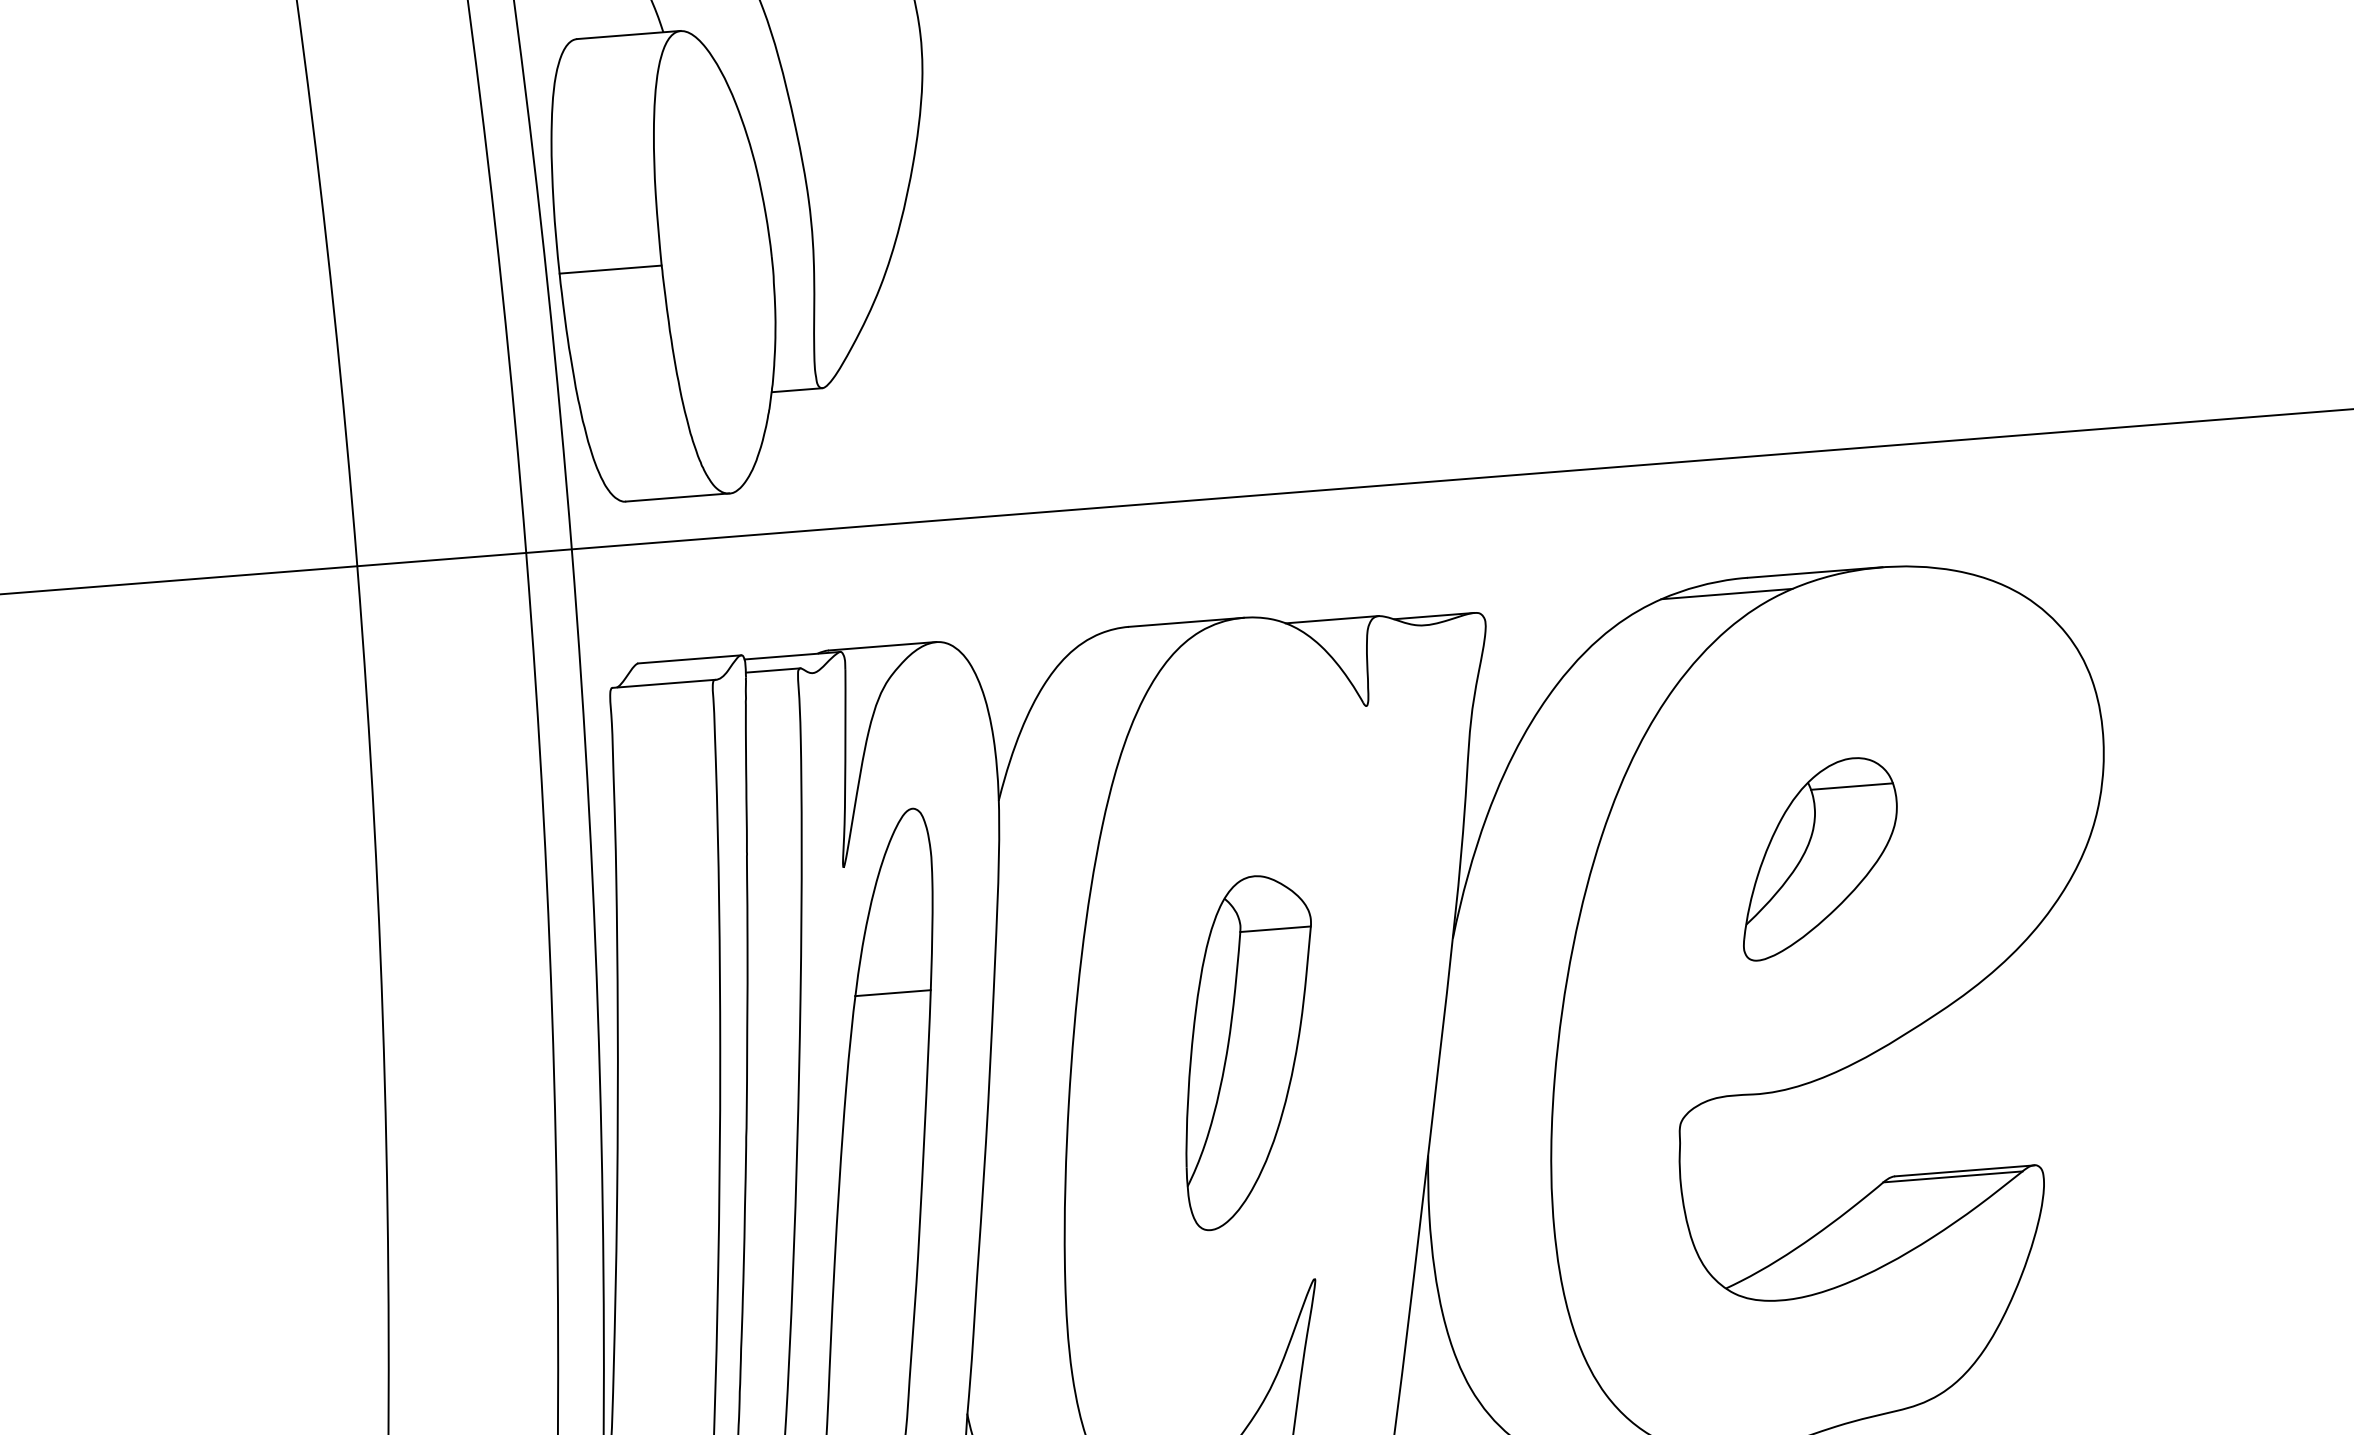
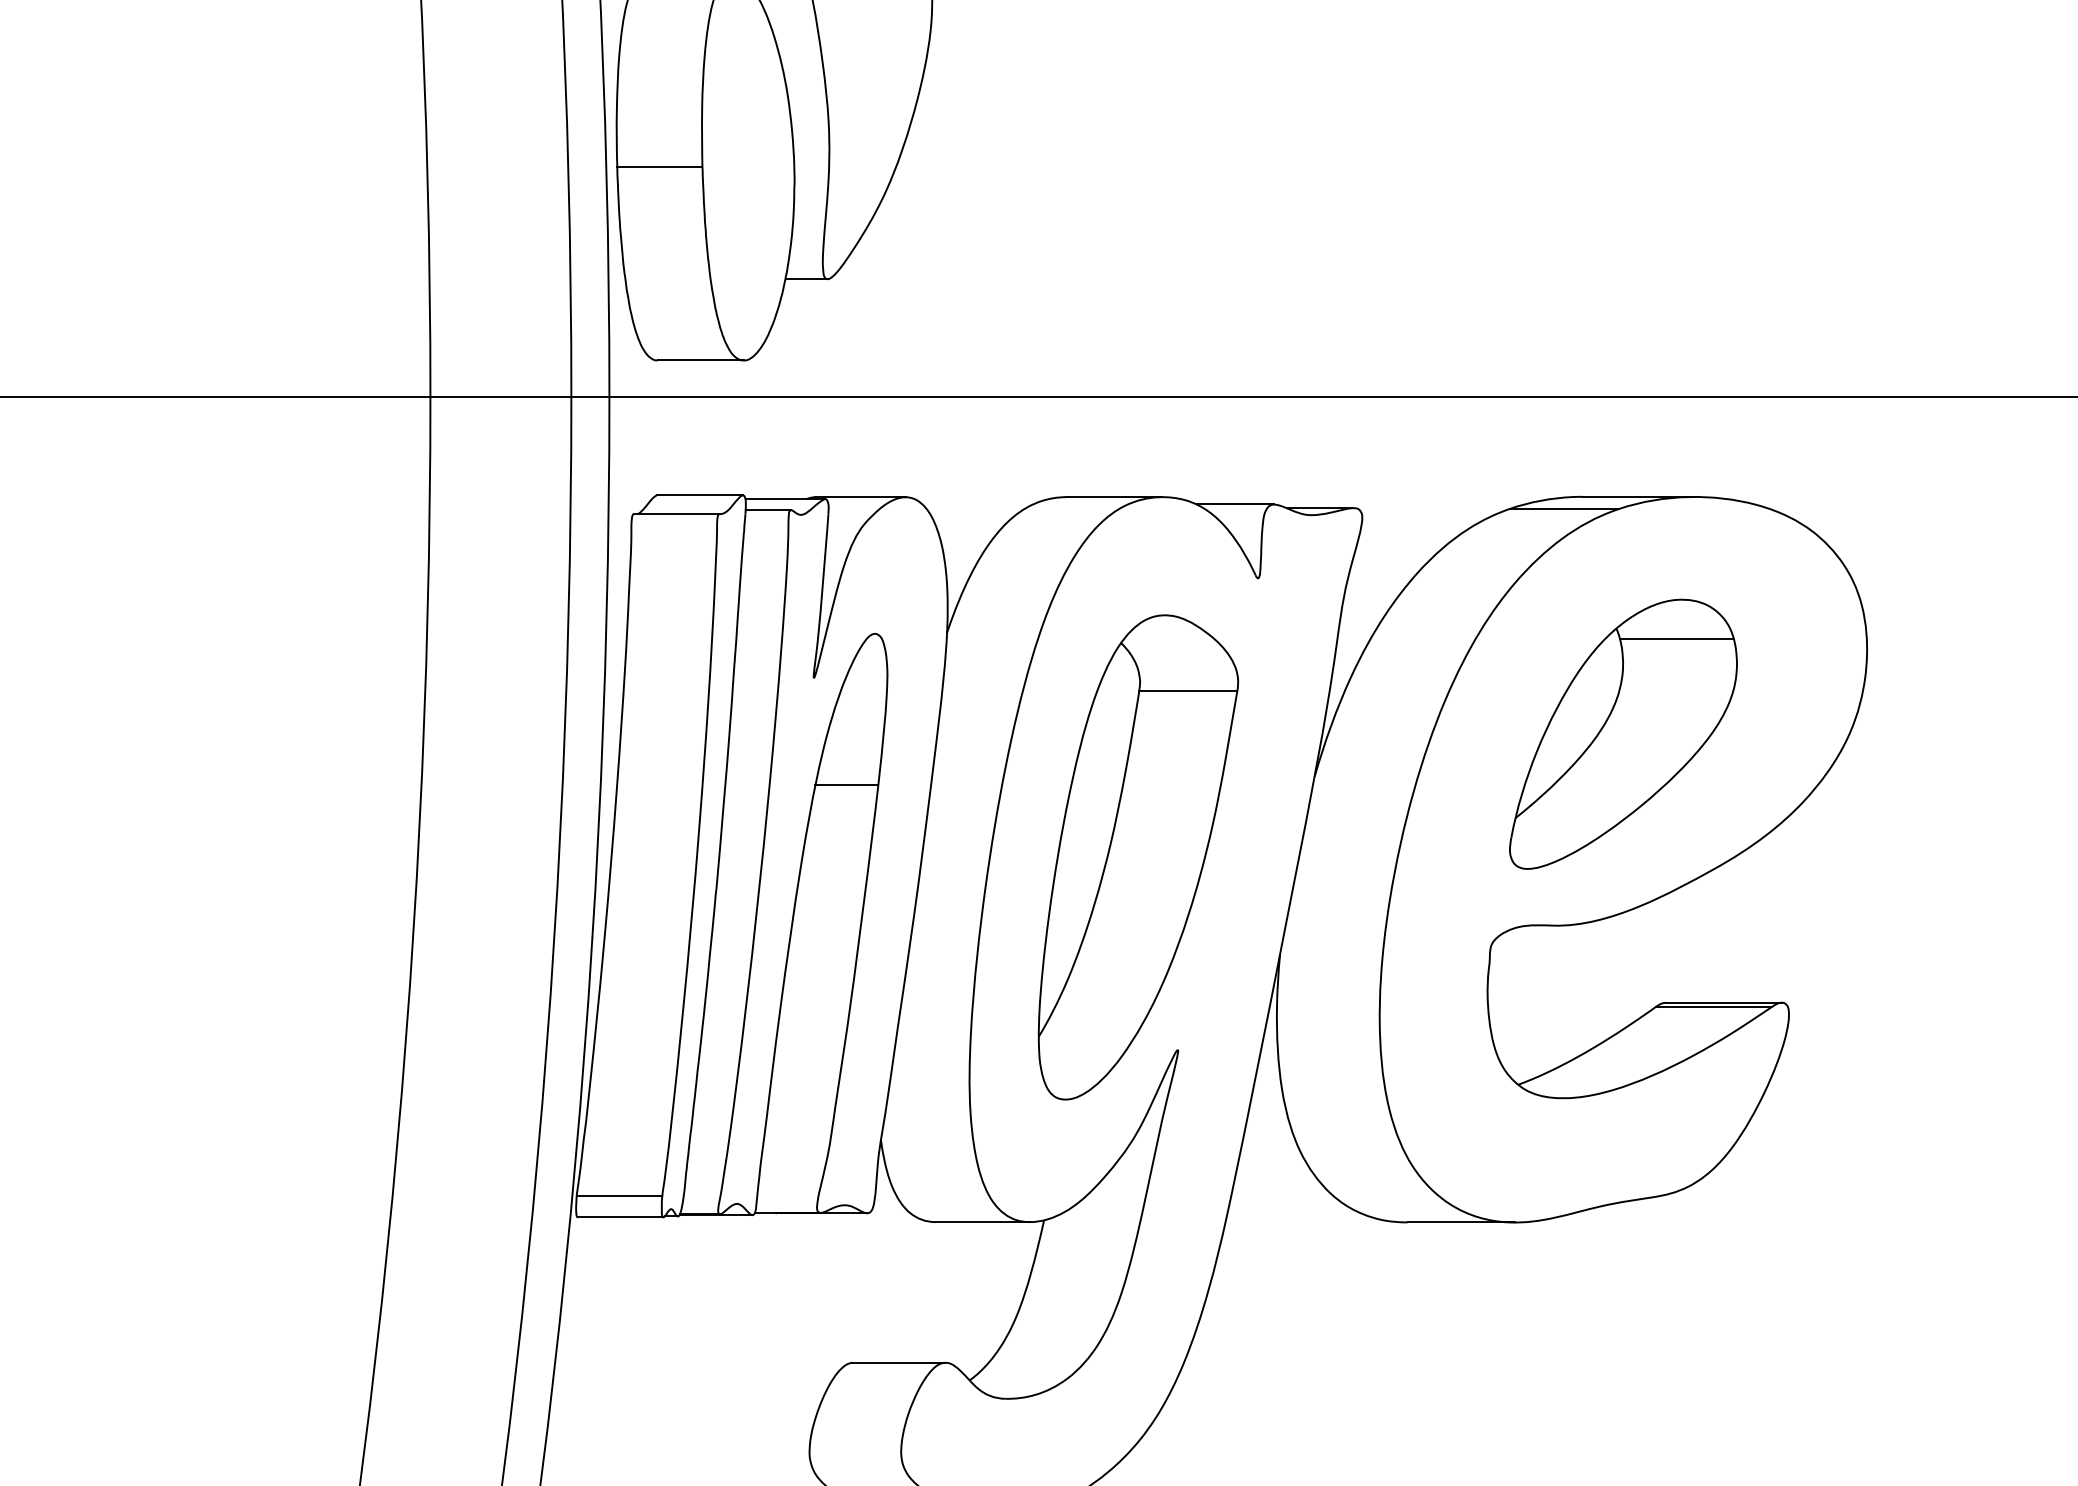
part: (1818, 857) -> (1623, 733), size x1.67
part: (1248, 1052) -> (1137, 857), size x1.67

